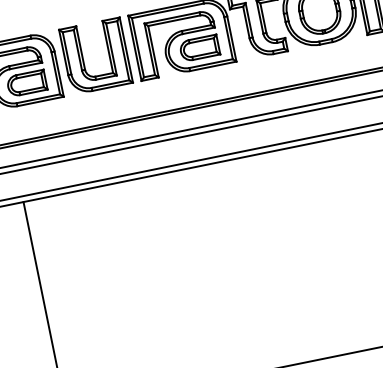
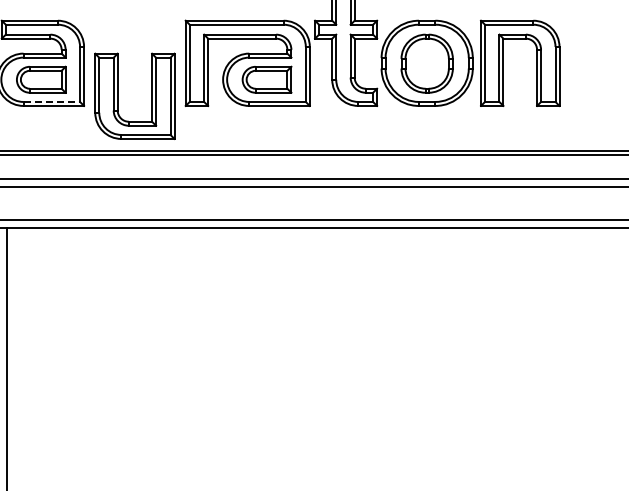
part: (83, 58) -> (118, 95), moved
line: (38, 98) -> (52, 101), solid -> dashed

